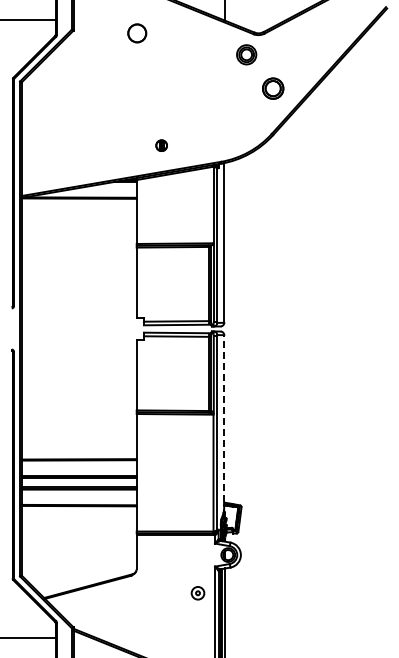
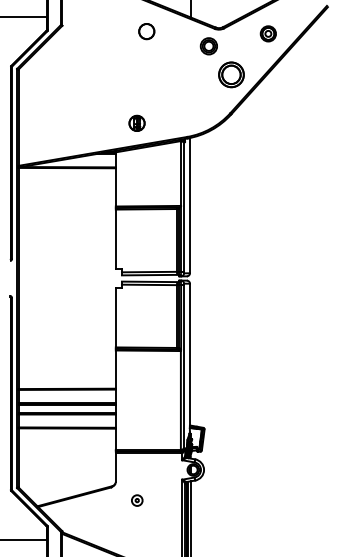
circle: (137, 33) -> (146, 31), moved
part: (316, 39) -> (268, 33), added
part: (272, 88) -> (230, 74), size x1.43
part: (161, 145) -> (136, 123), size x1.67
line: (224, 418) -> (190, 354), dashed -> solid
part: (197, 593) -> (136, 500), moved

